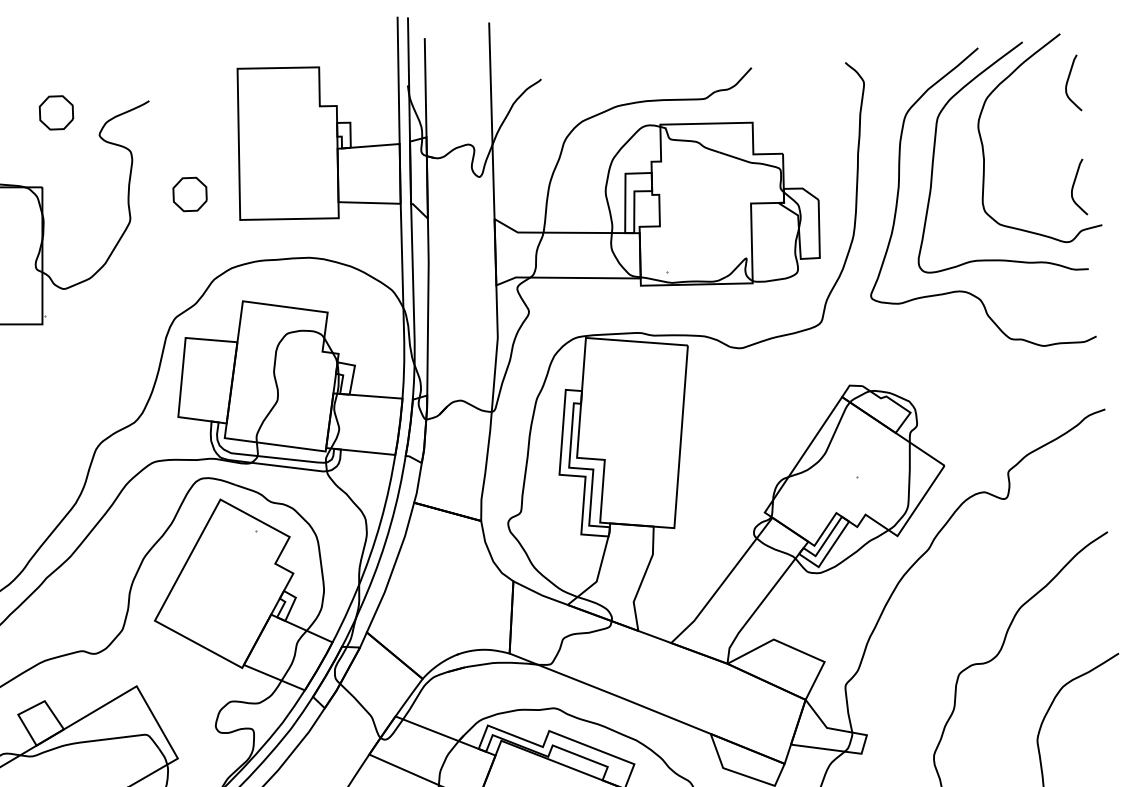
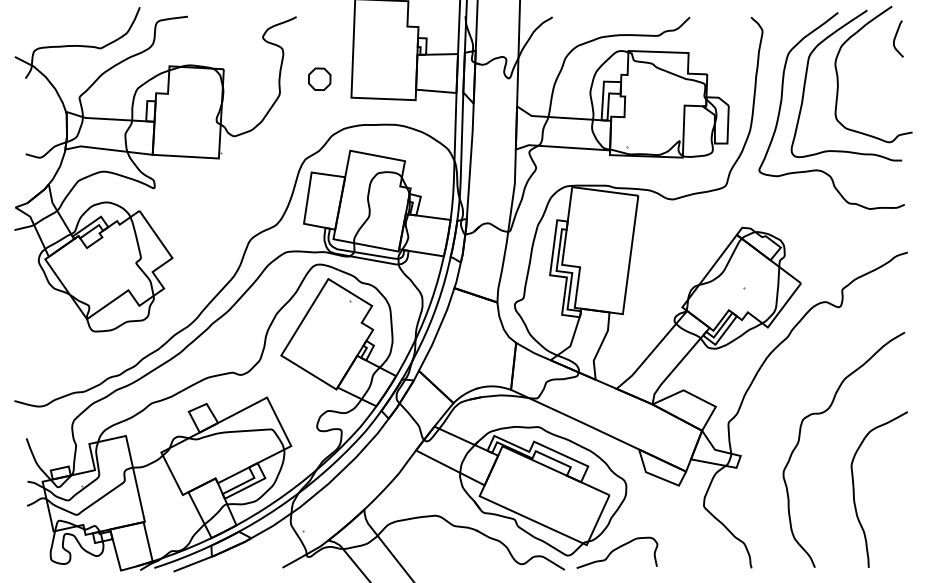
part: (56, 111) -> (235, 20), removed
curve: (1075, 185) -> (896, 105), removed

